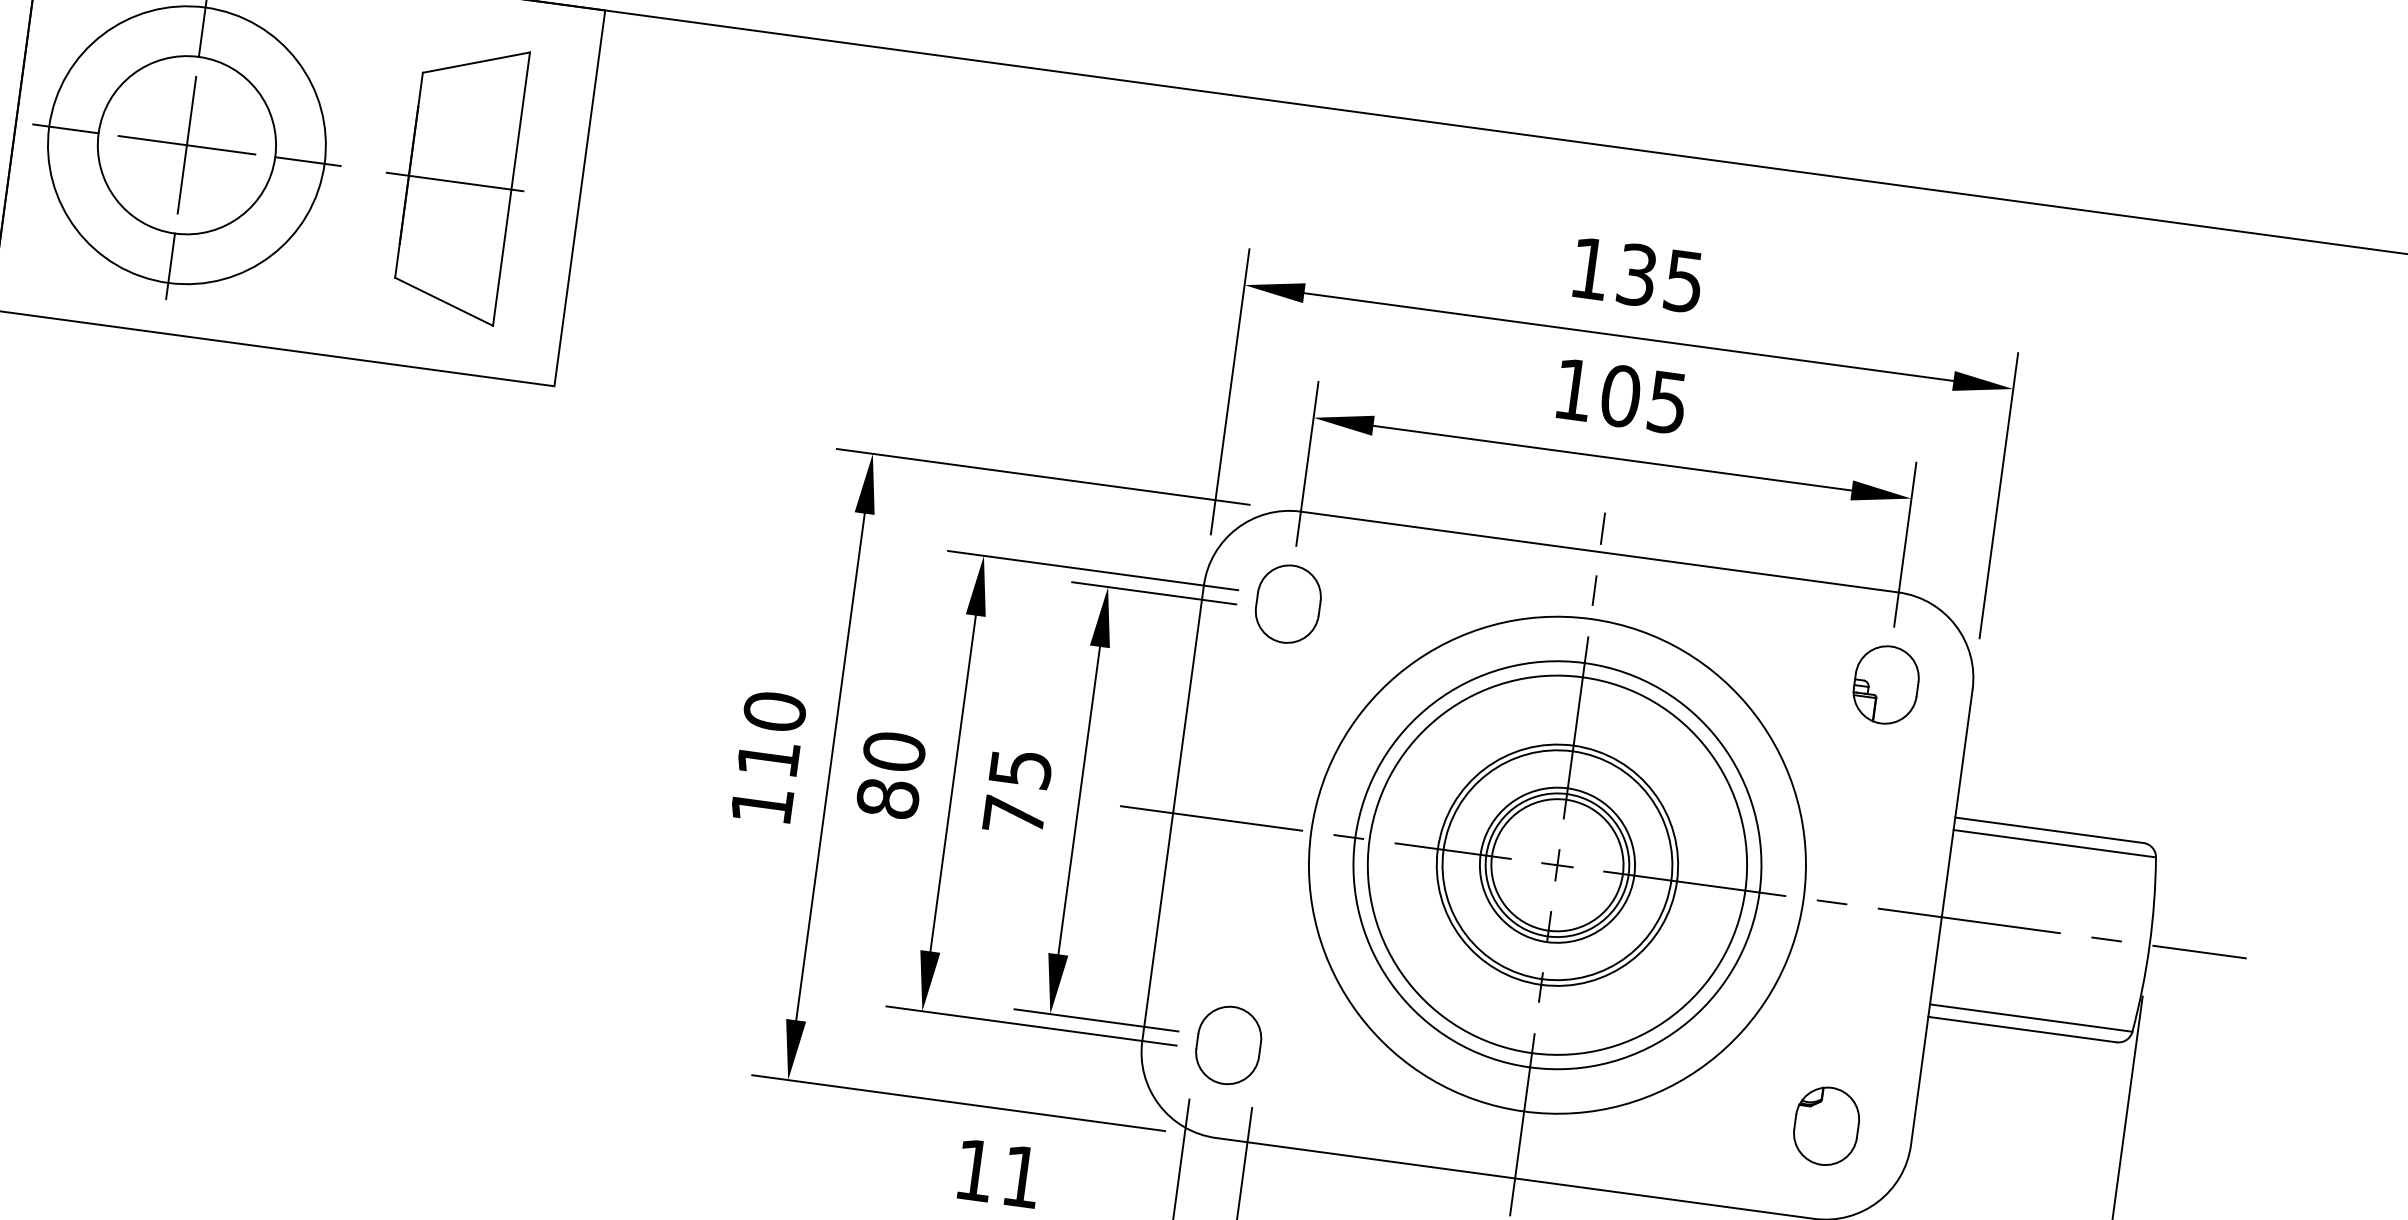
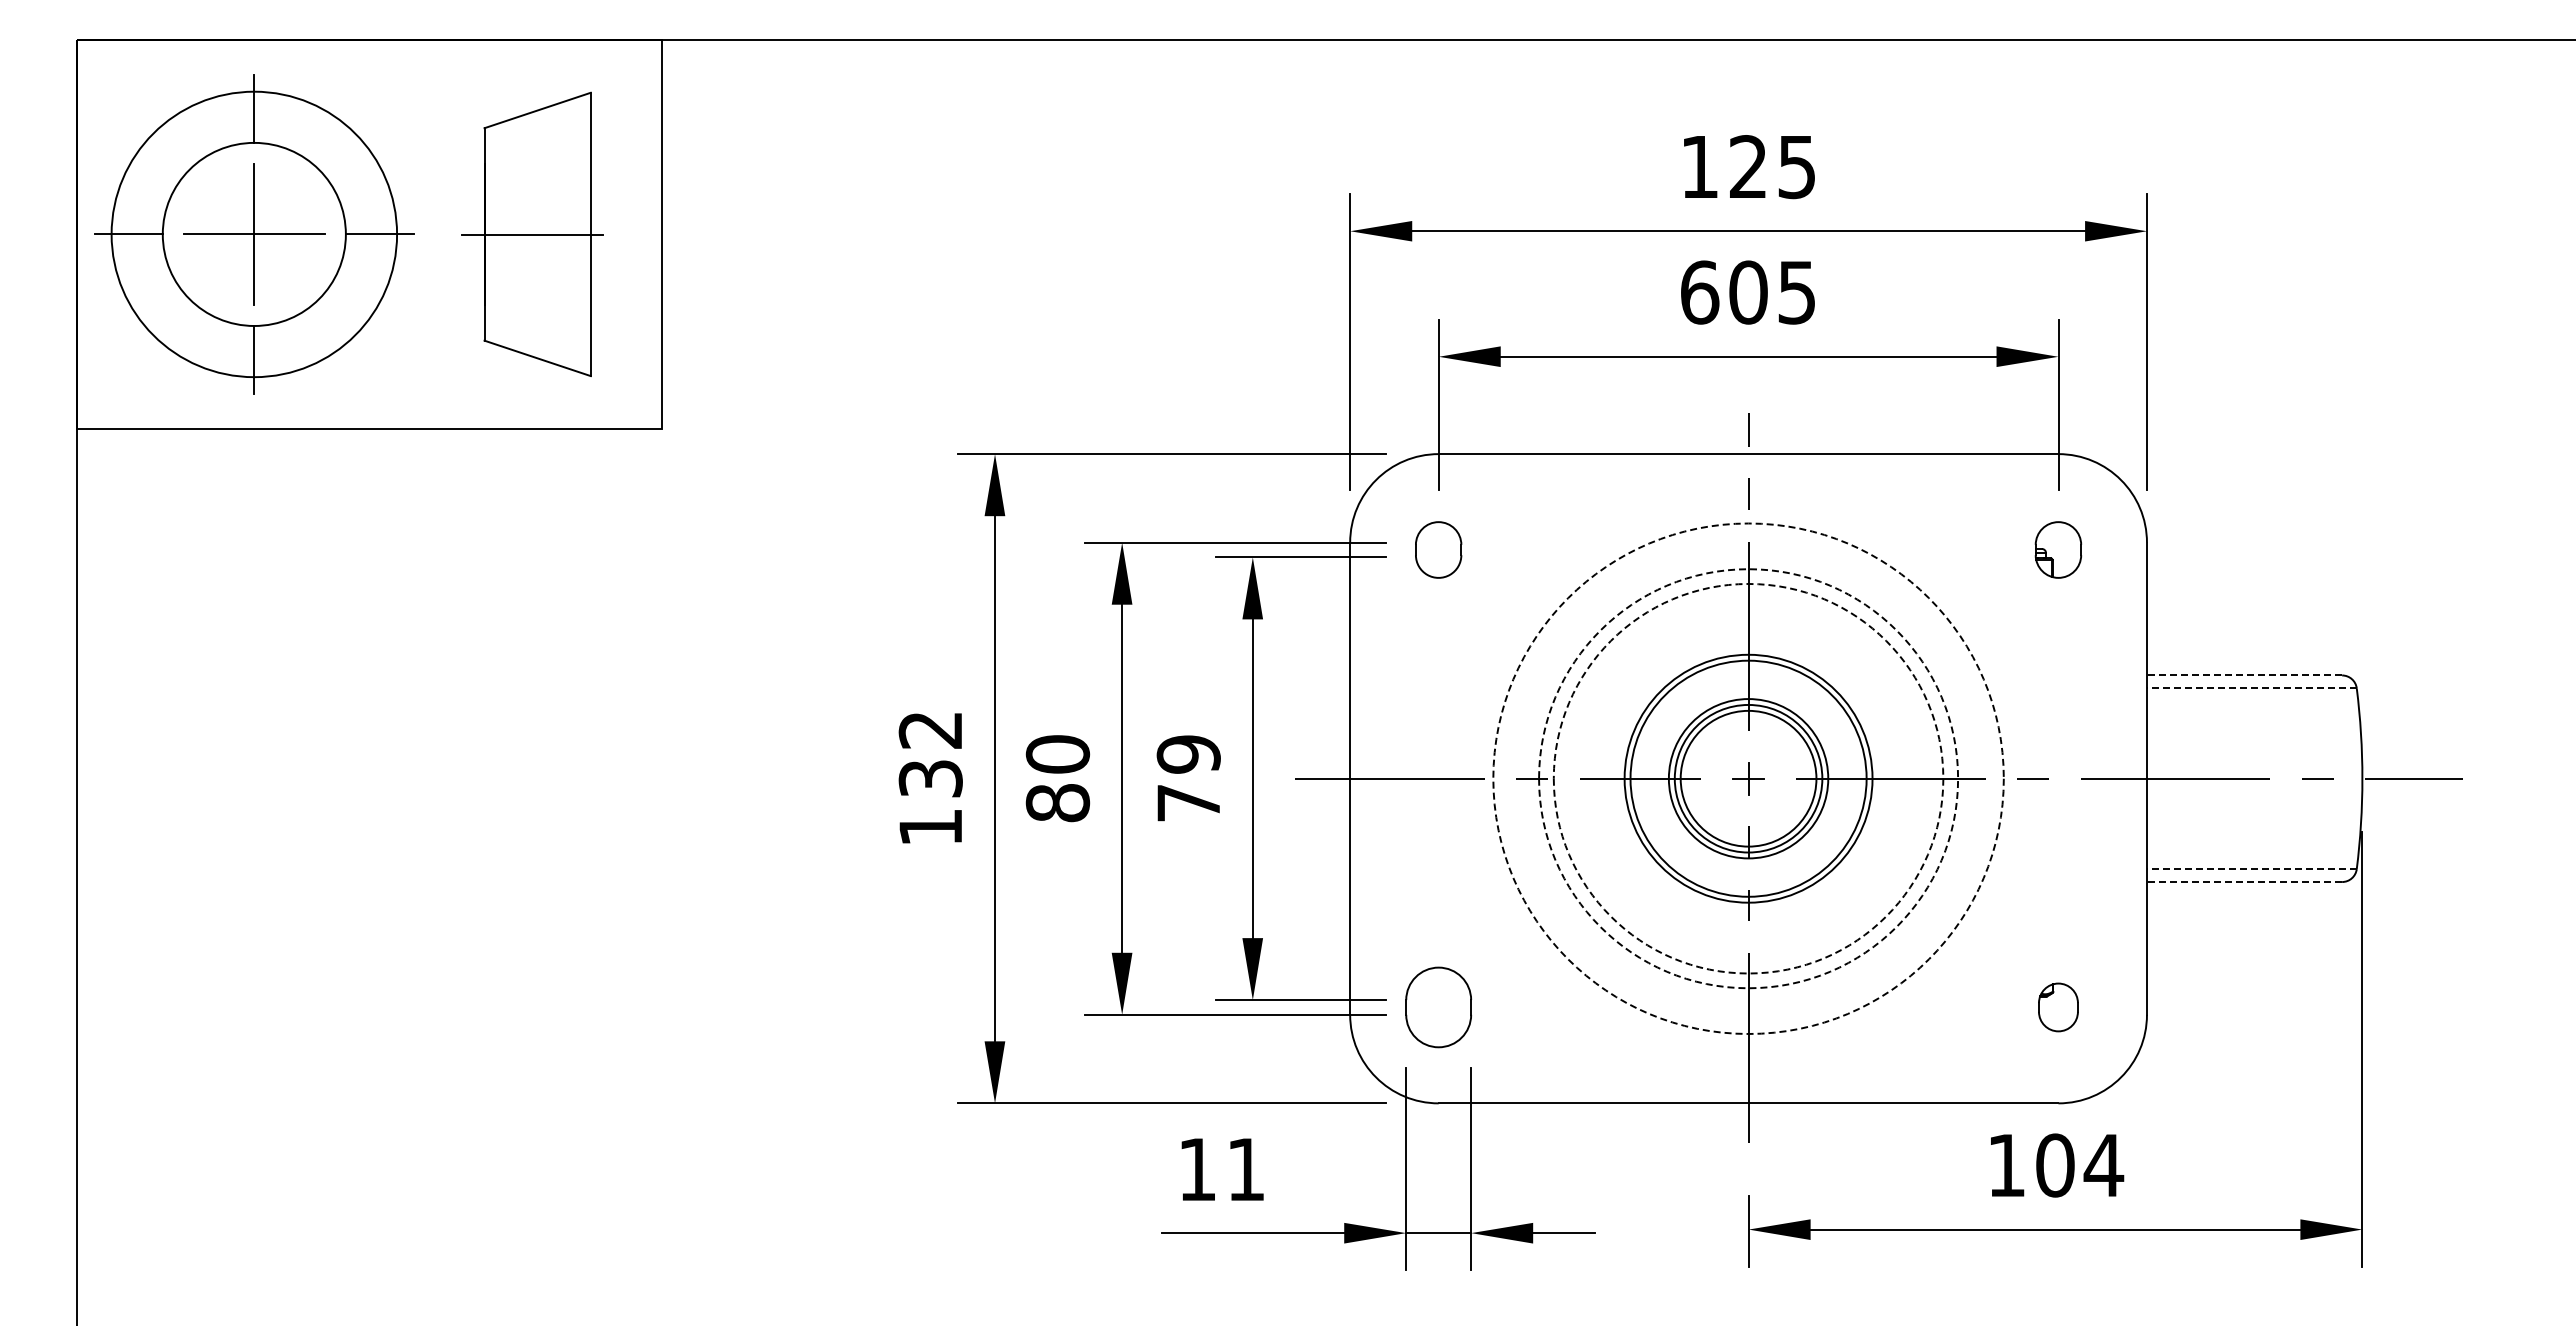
text: (1637, 275) -> (1748, 167), 135 -> 125
text: (1574, 389) -> (1700, 292), 105 -> 605
part: (1288, 603) -> (1438, 549), size x0.7
part: (1886, 684) -> (2058, 549), size x0.7
text: (771, 734) -> (930, 753), 110 -> 132
text: (1020, 768) -> (1188, 754), 75 -> 79
line: (2049, 830) -> (2244, 675), solid -> dashed
line: (2054, 843) -> (2251, 688), solid -> dashed
circle: (1557, 865) -> (1748, 778), solid -> dashed
circle: (1557, 865) -> (1748, 778), solid -> dashed
circle: (1557, 865) -> (1748, 778), solid -> dashed
line: (2030, 1018) -> (2251, 869), solid -> dashed
line: (2022, 1030) -> (2244, 882), solid -> dashed
part: (1826, 1126) -> (2058, 1007), size x0.6

